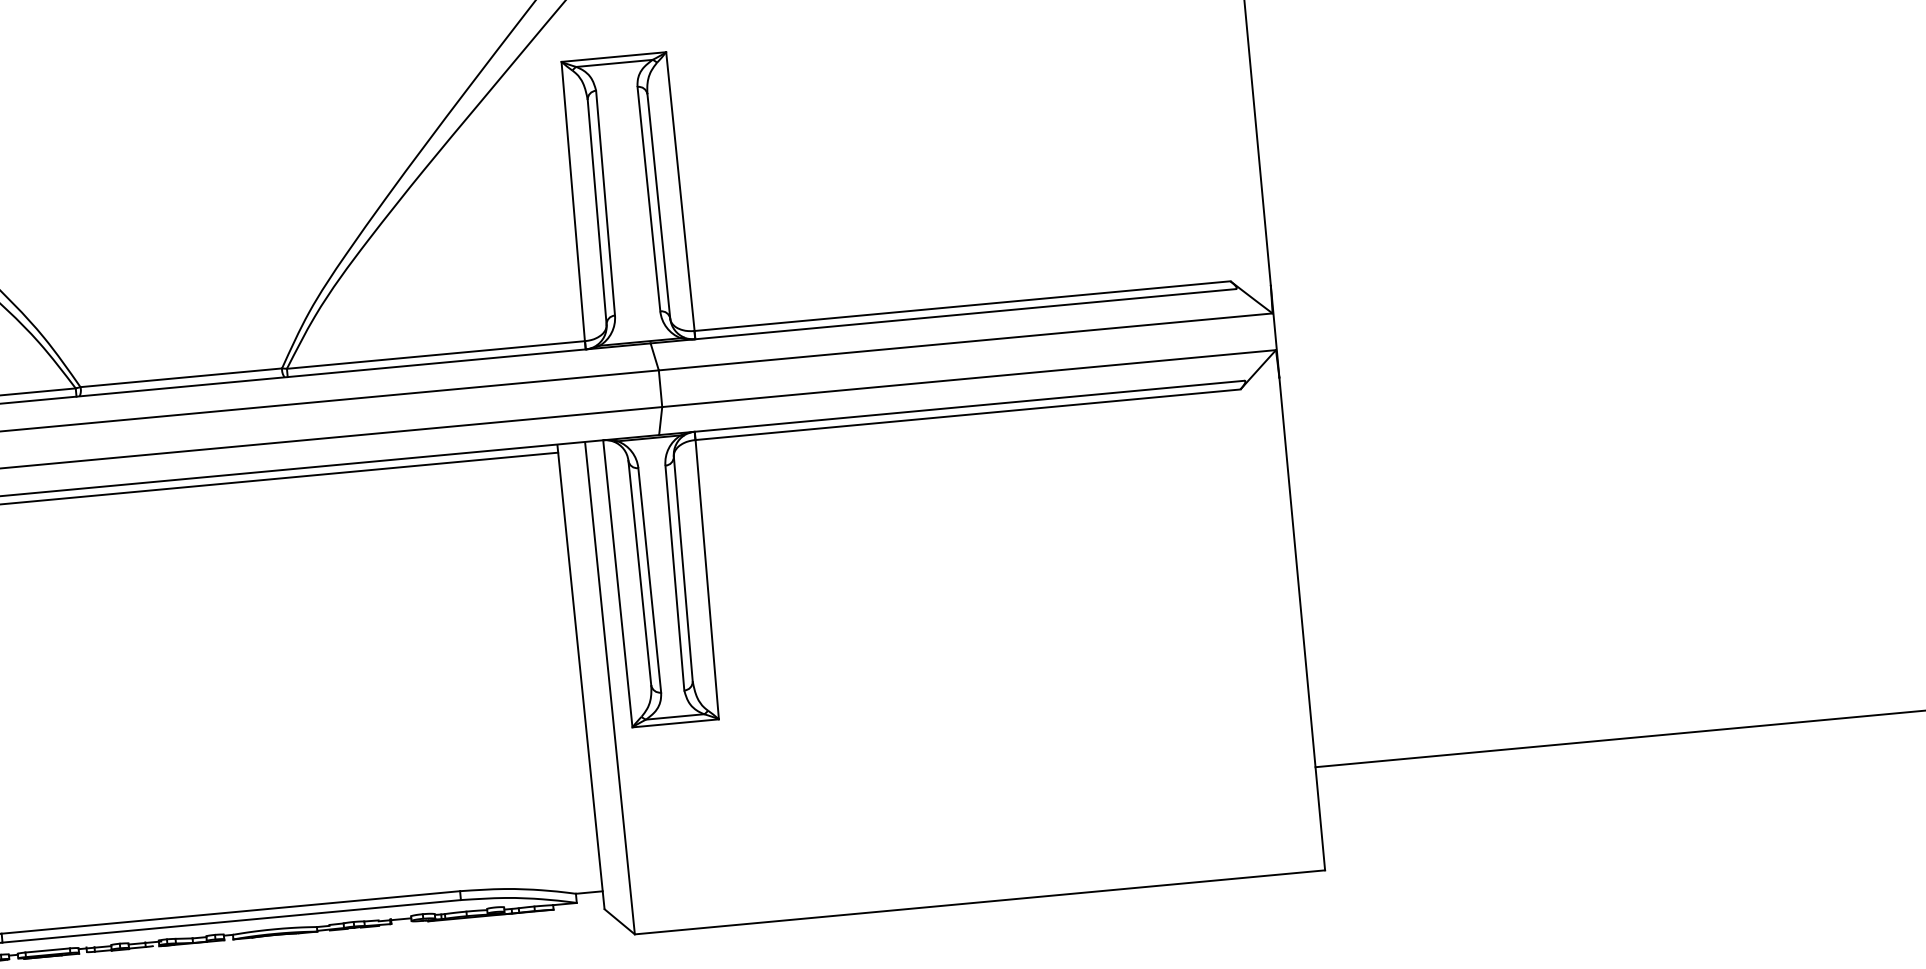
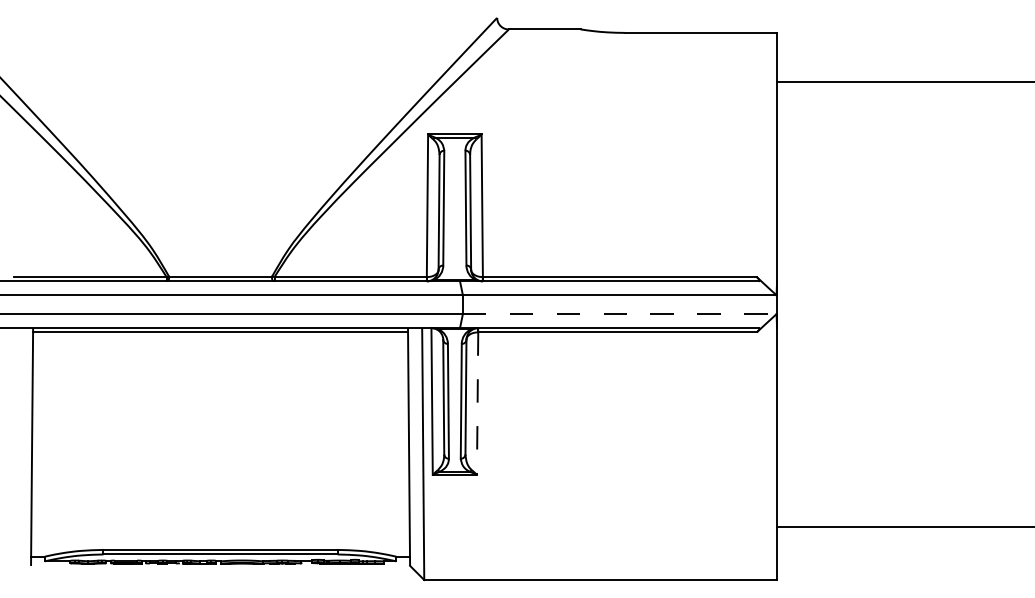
line: (968, 379) -> (619, 314), solid -> dashed
line: (707, 581) -> (477, 404), solid -> dashed

